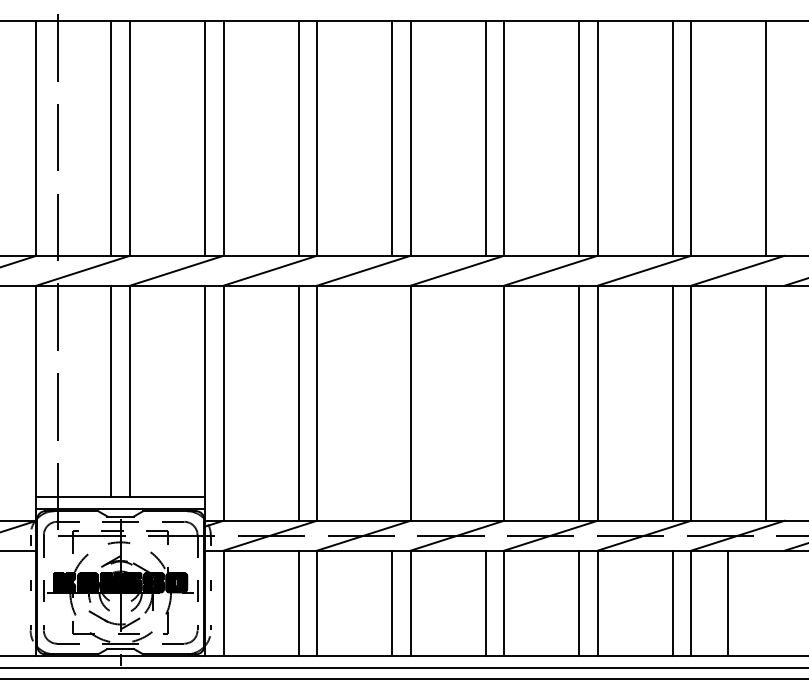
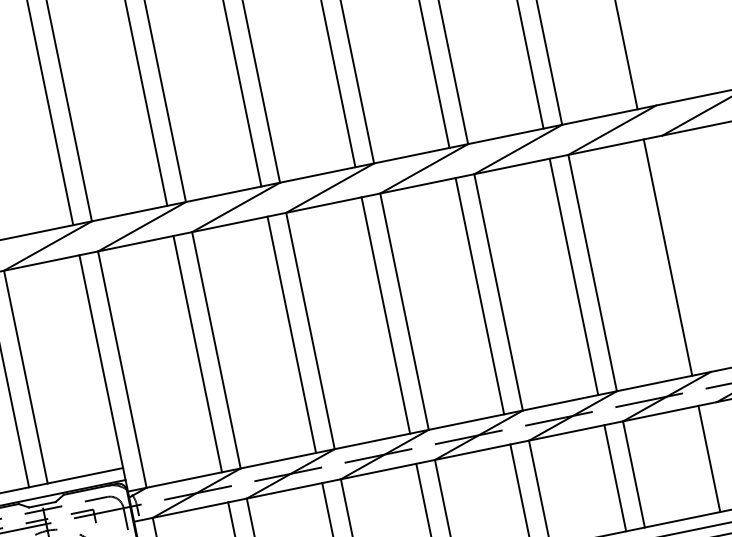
line: (392, 402) -> (292, 333), added
line: (485, 402) -> (385, 314), added
line: (728, 603) -> (709, 458), moved

